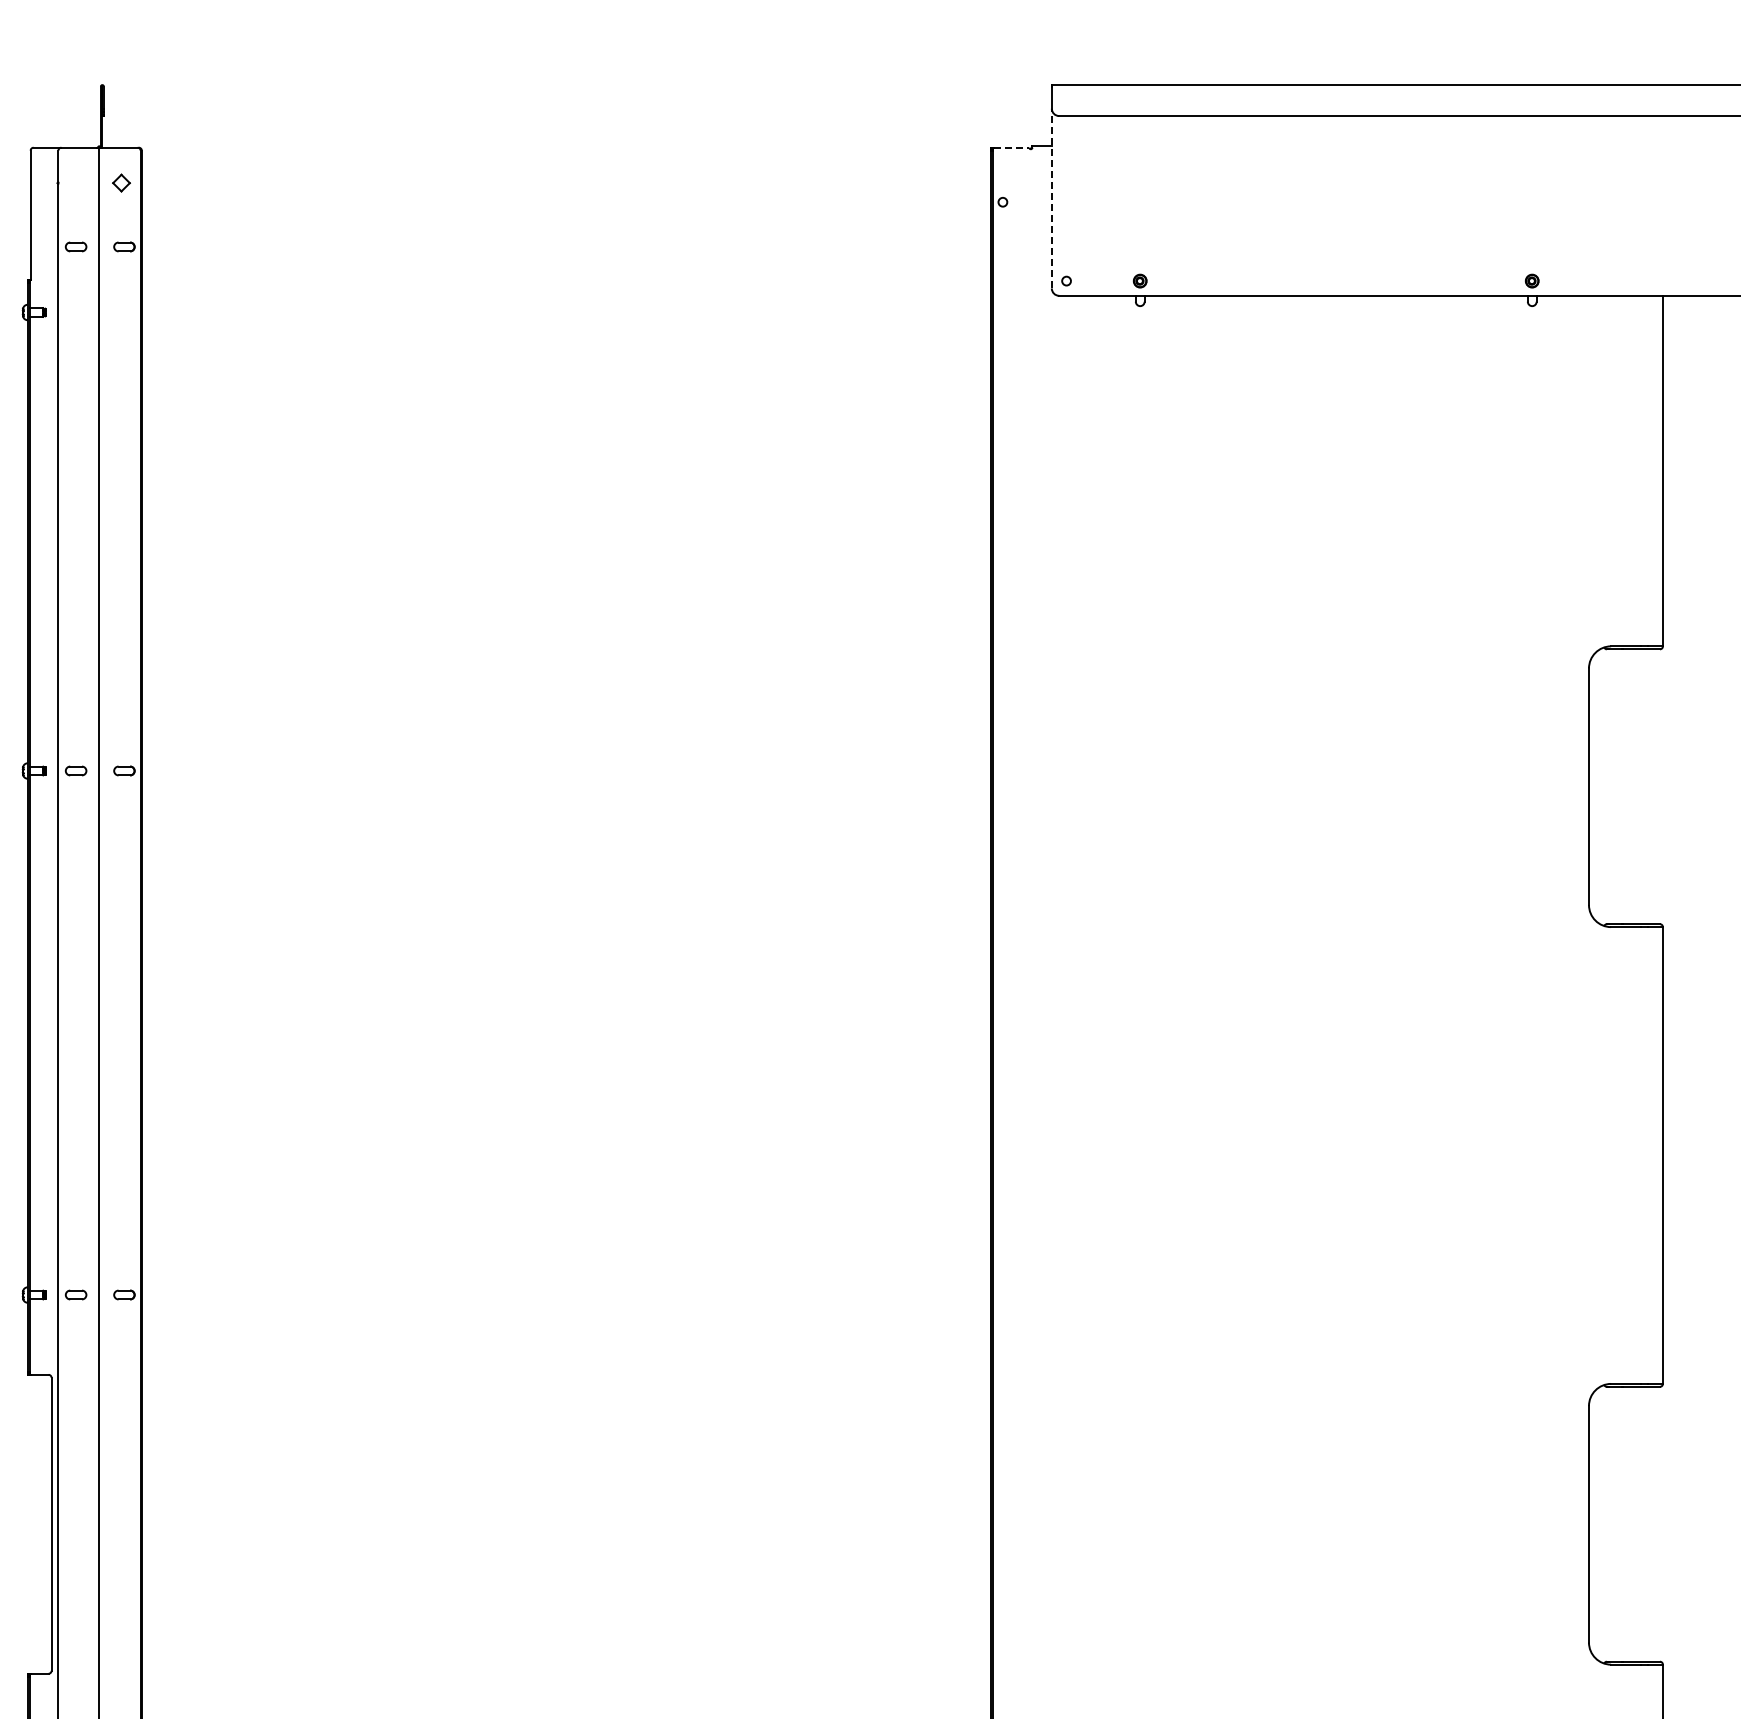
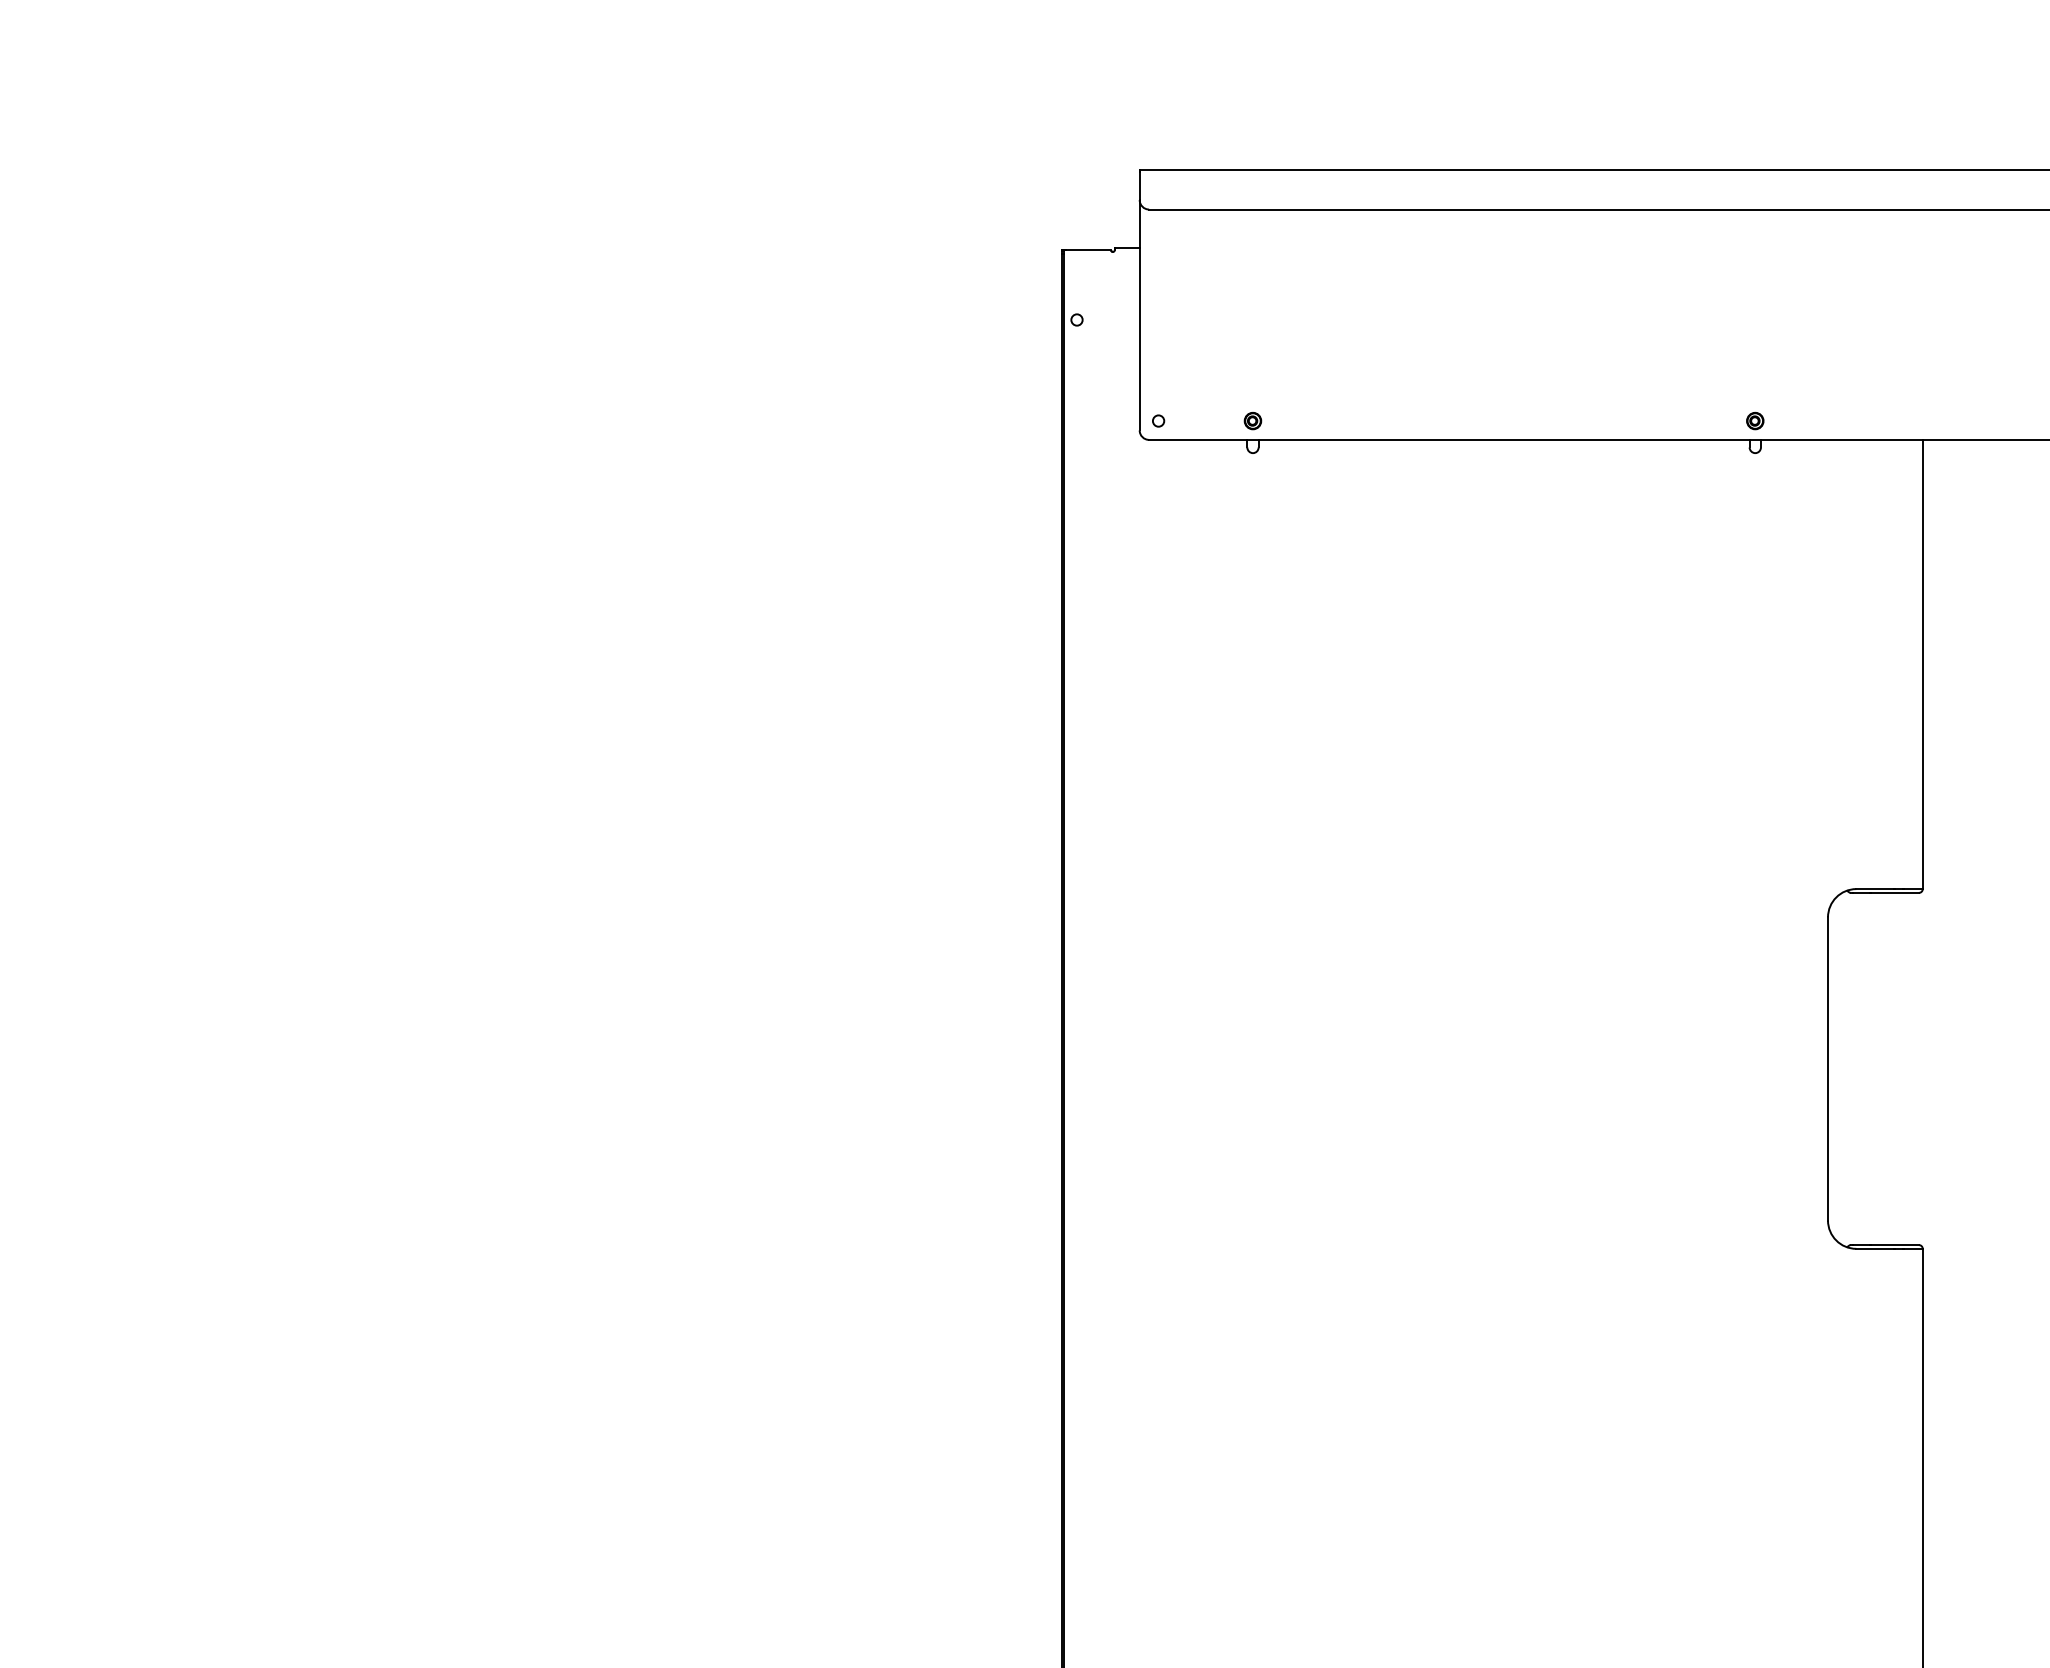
line: (1011, 147) -> (1088, 249), dashed -> solid
line: (1051, 198) -> (1139, 315), dashed -> solid

